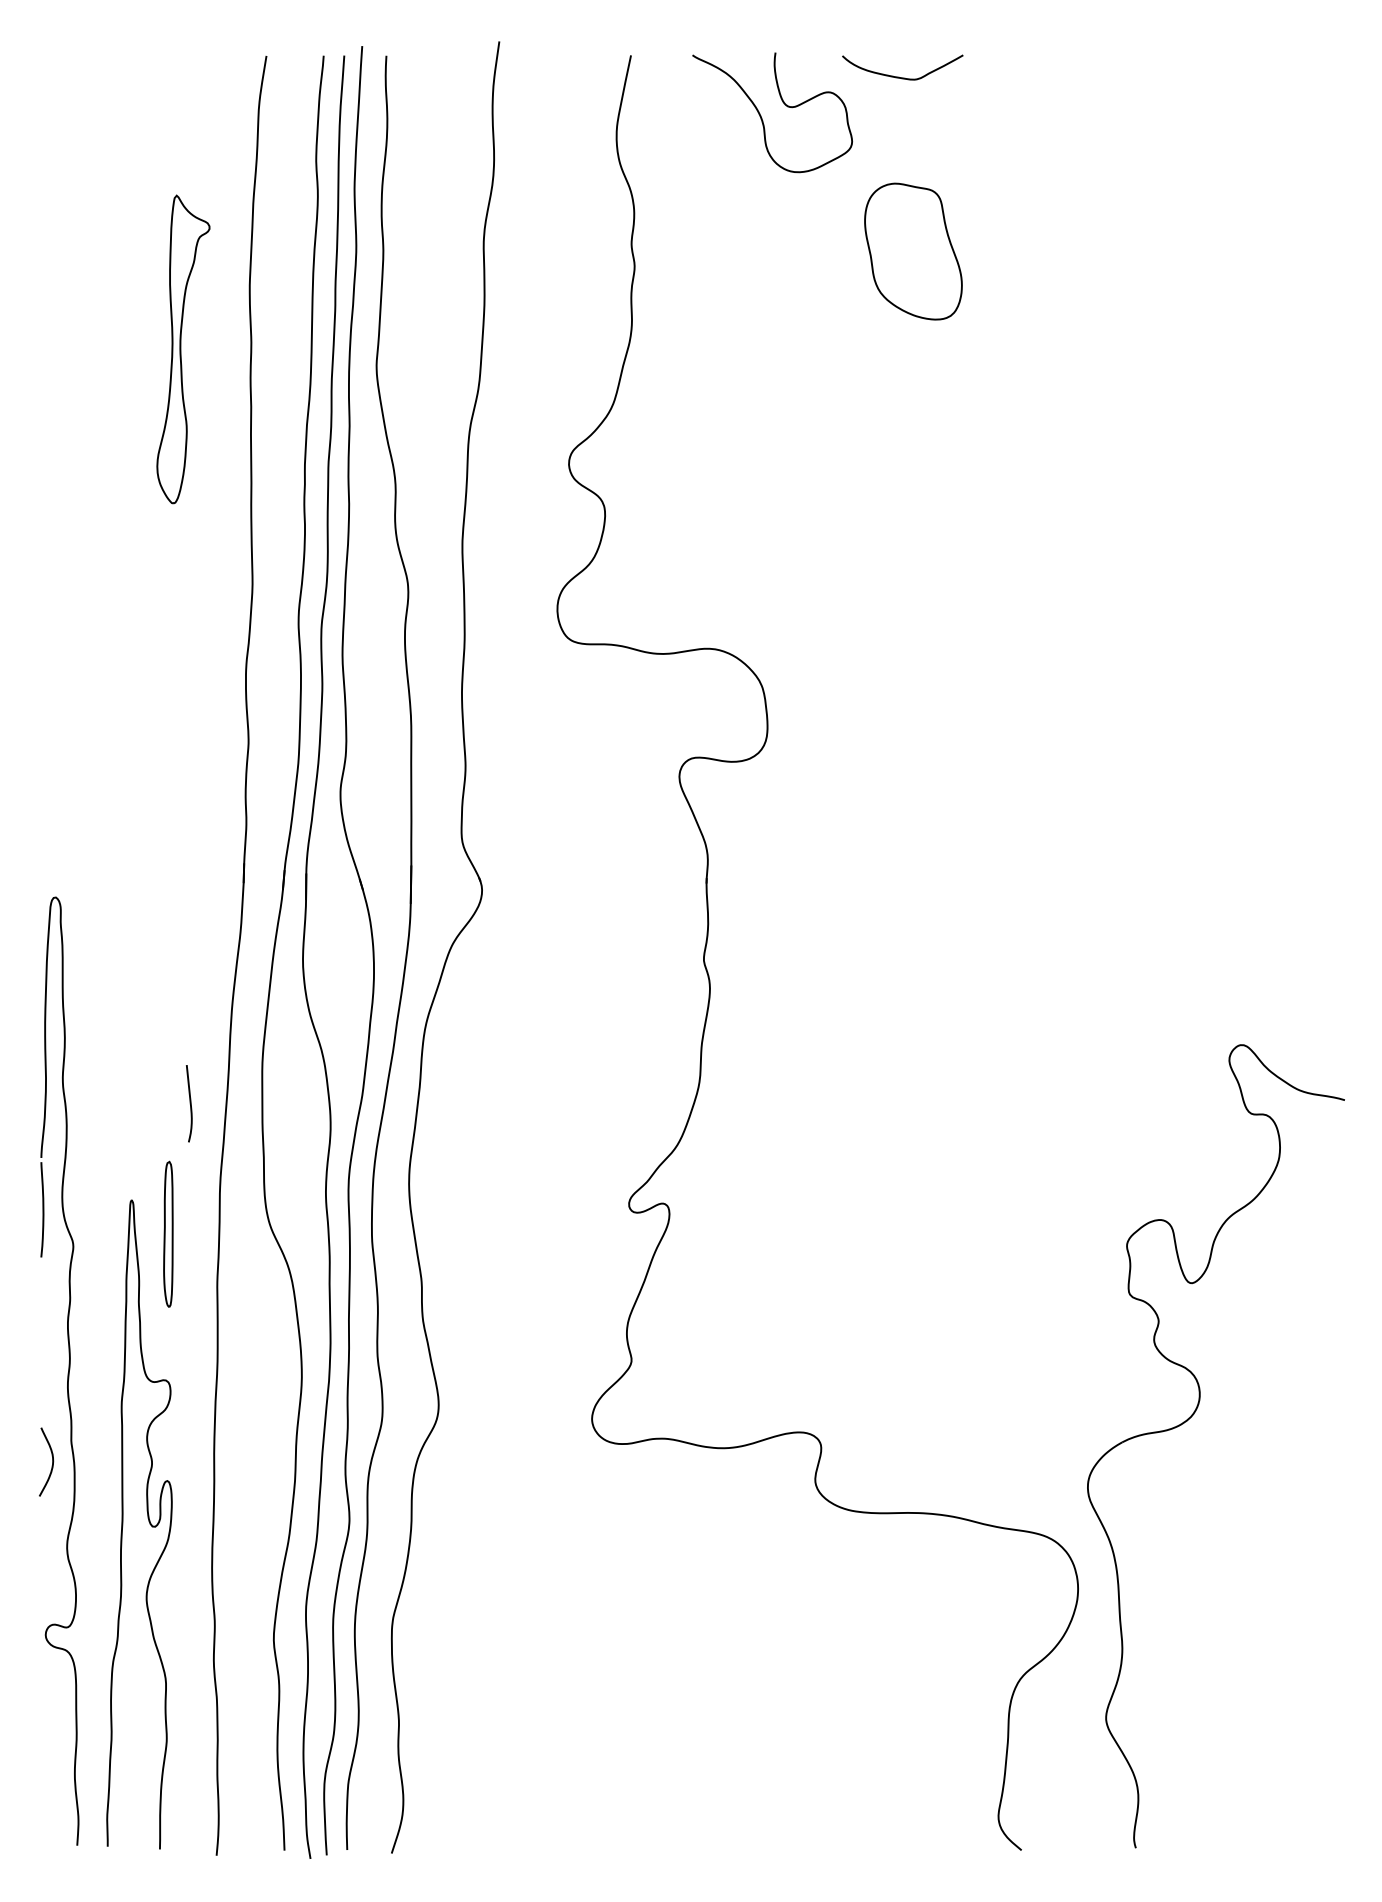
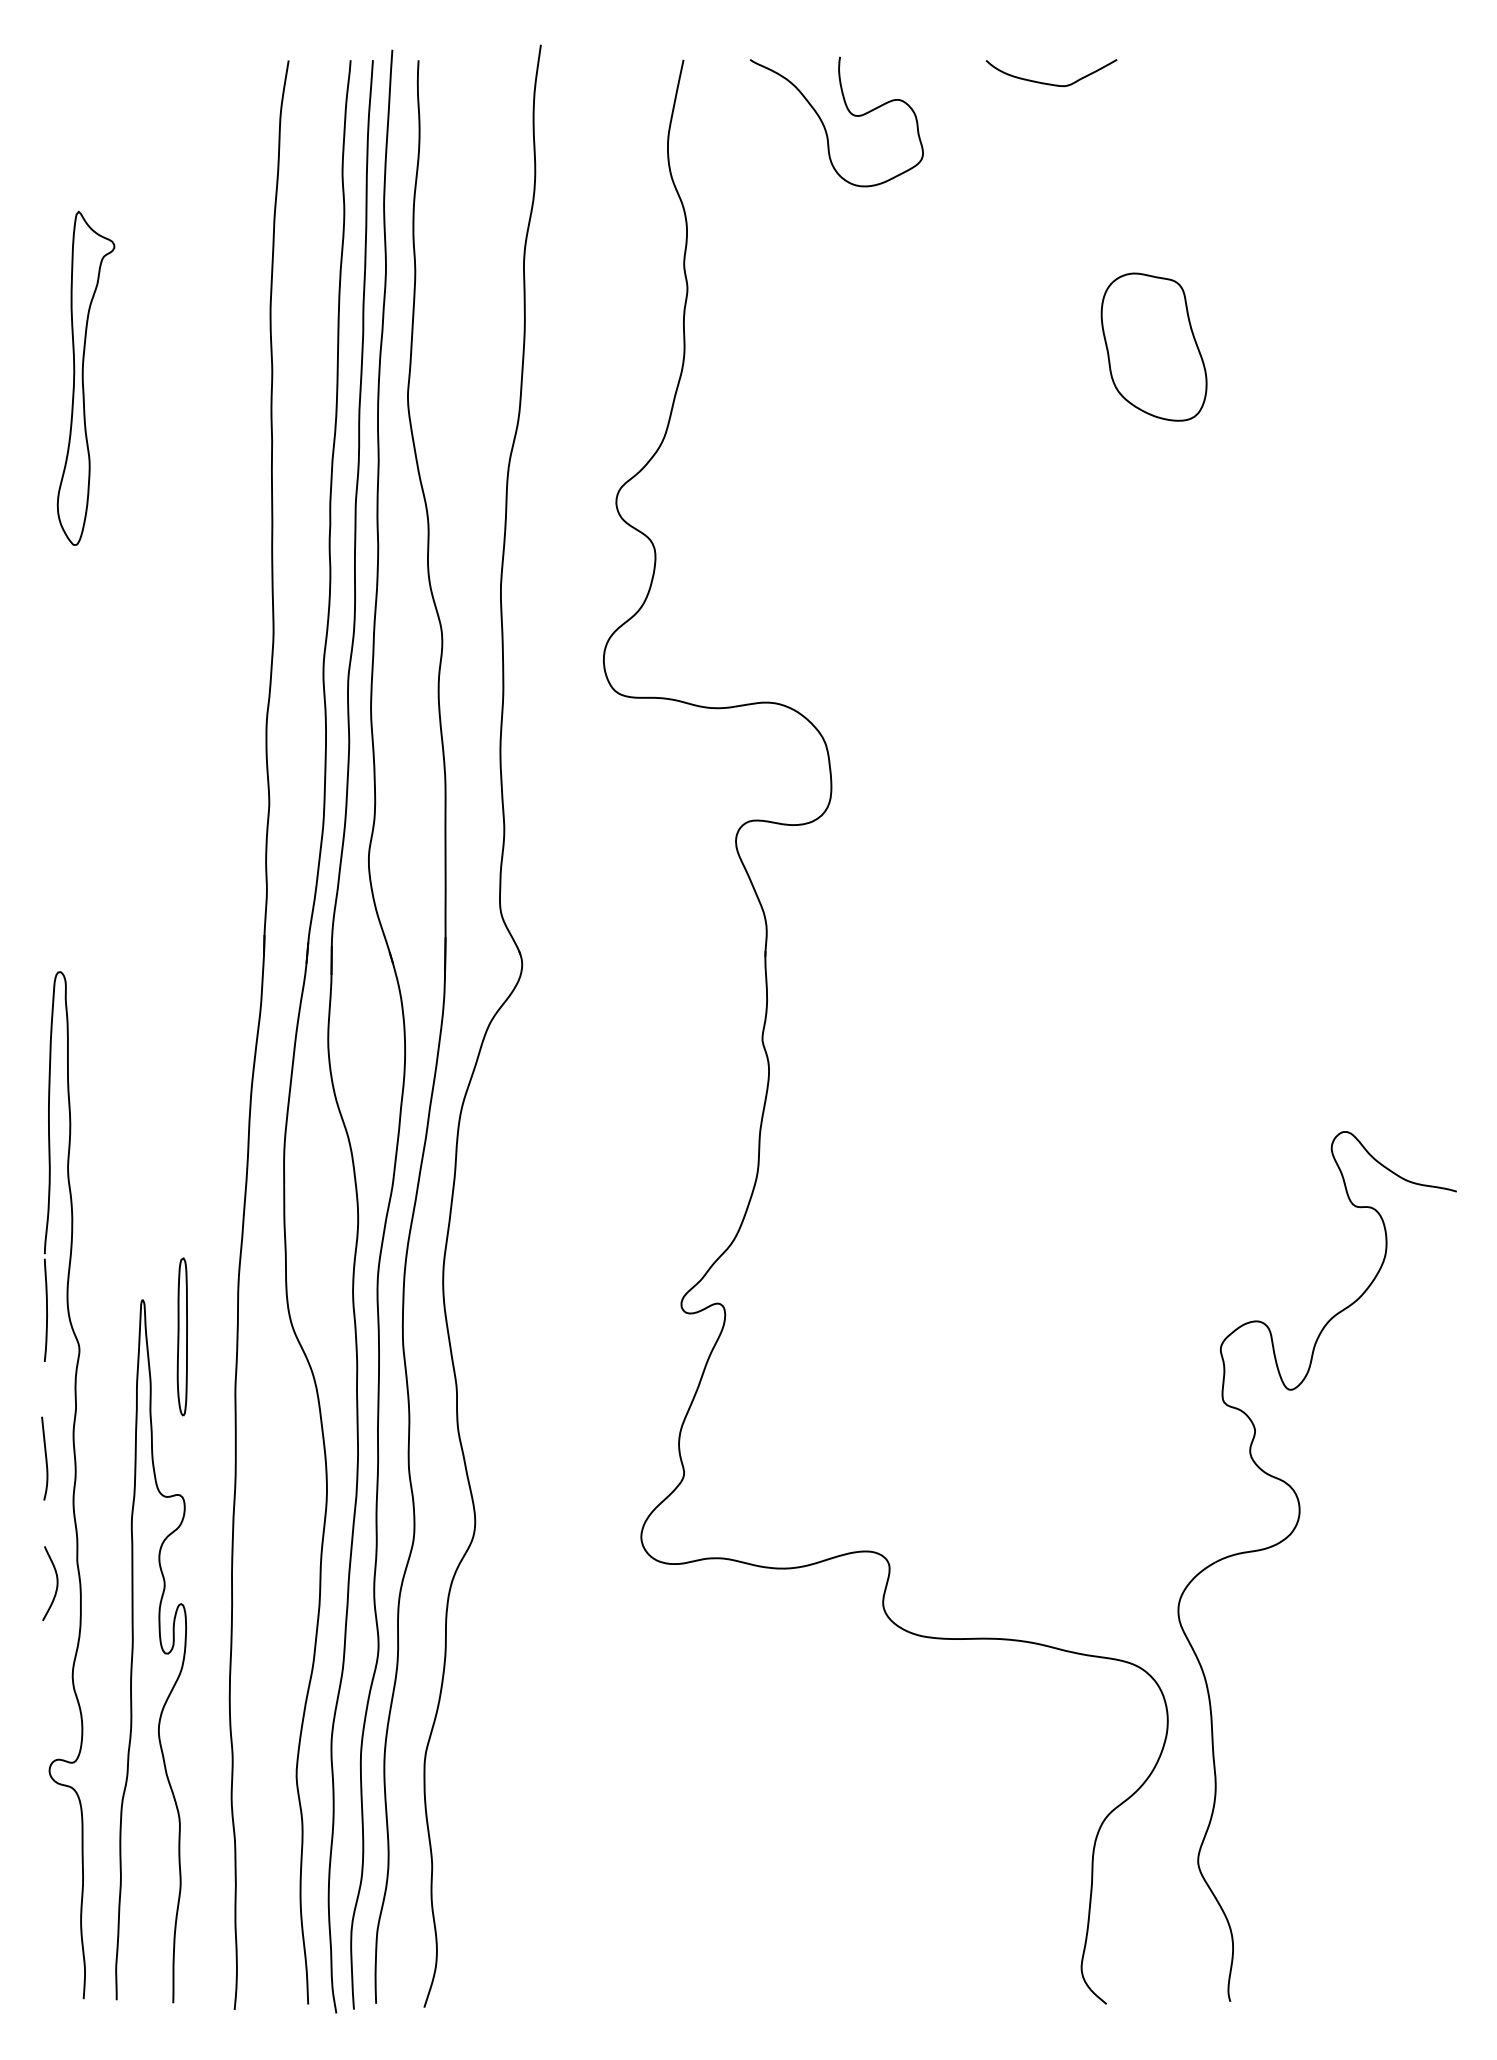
curve: (899, 76) -> (1048, 82), moved
part: (913, 251) -> (1154, 347), moved
part: (183, 349) -> (86, 378), moved
curve: (189, 1103) -> (44, 1458), moved

